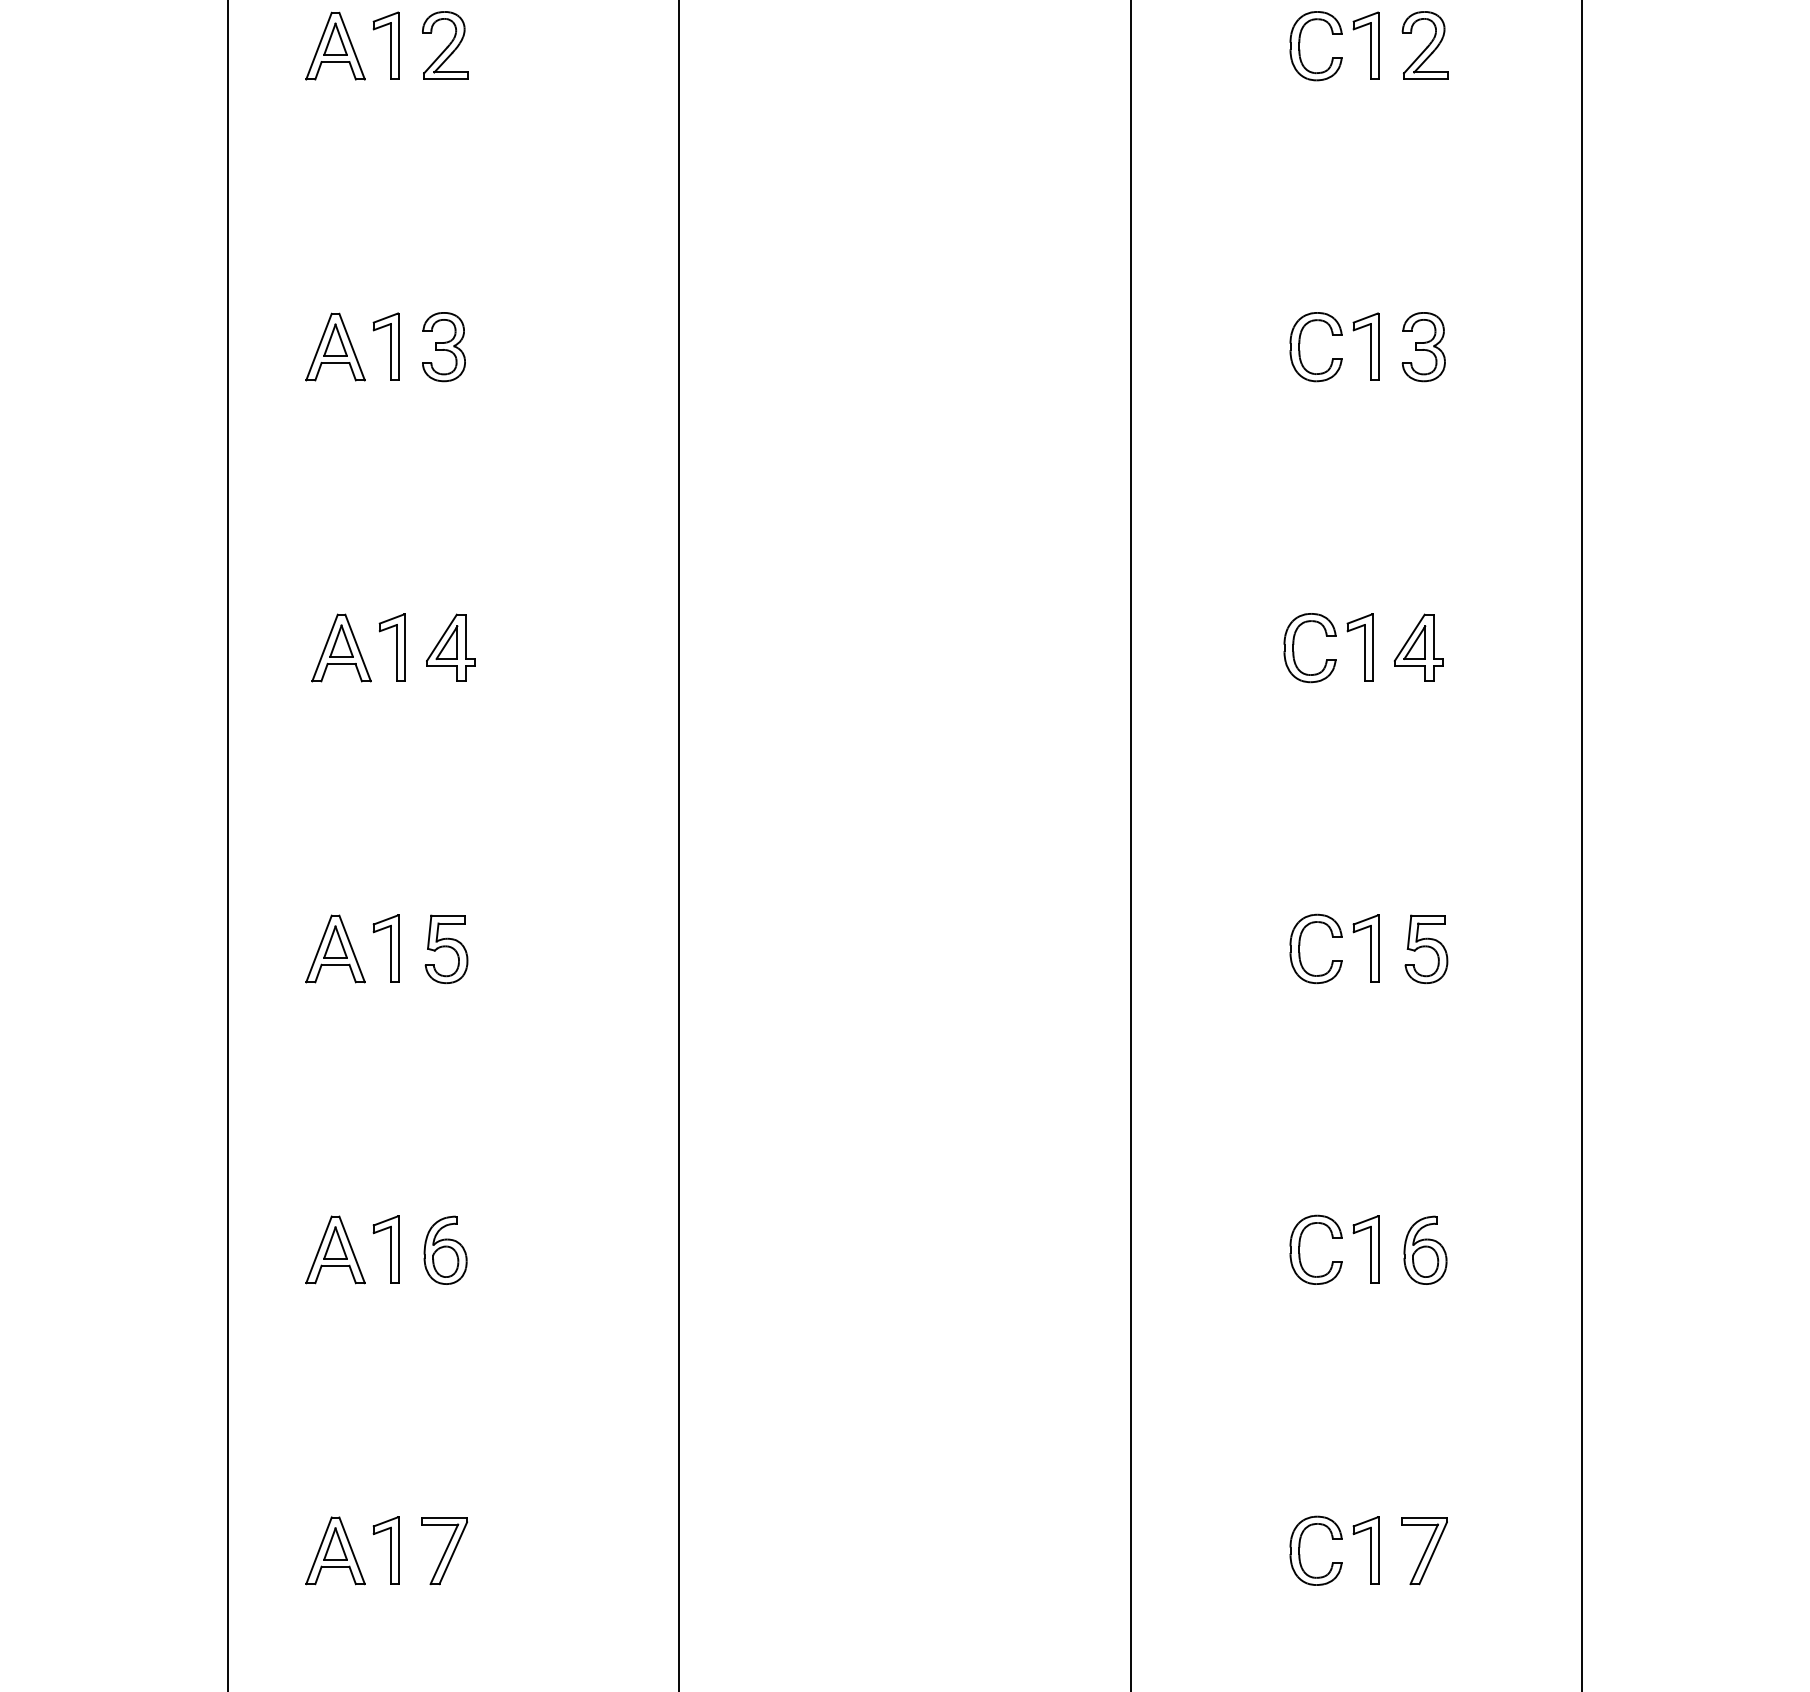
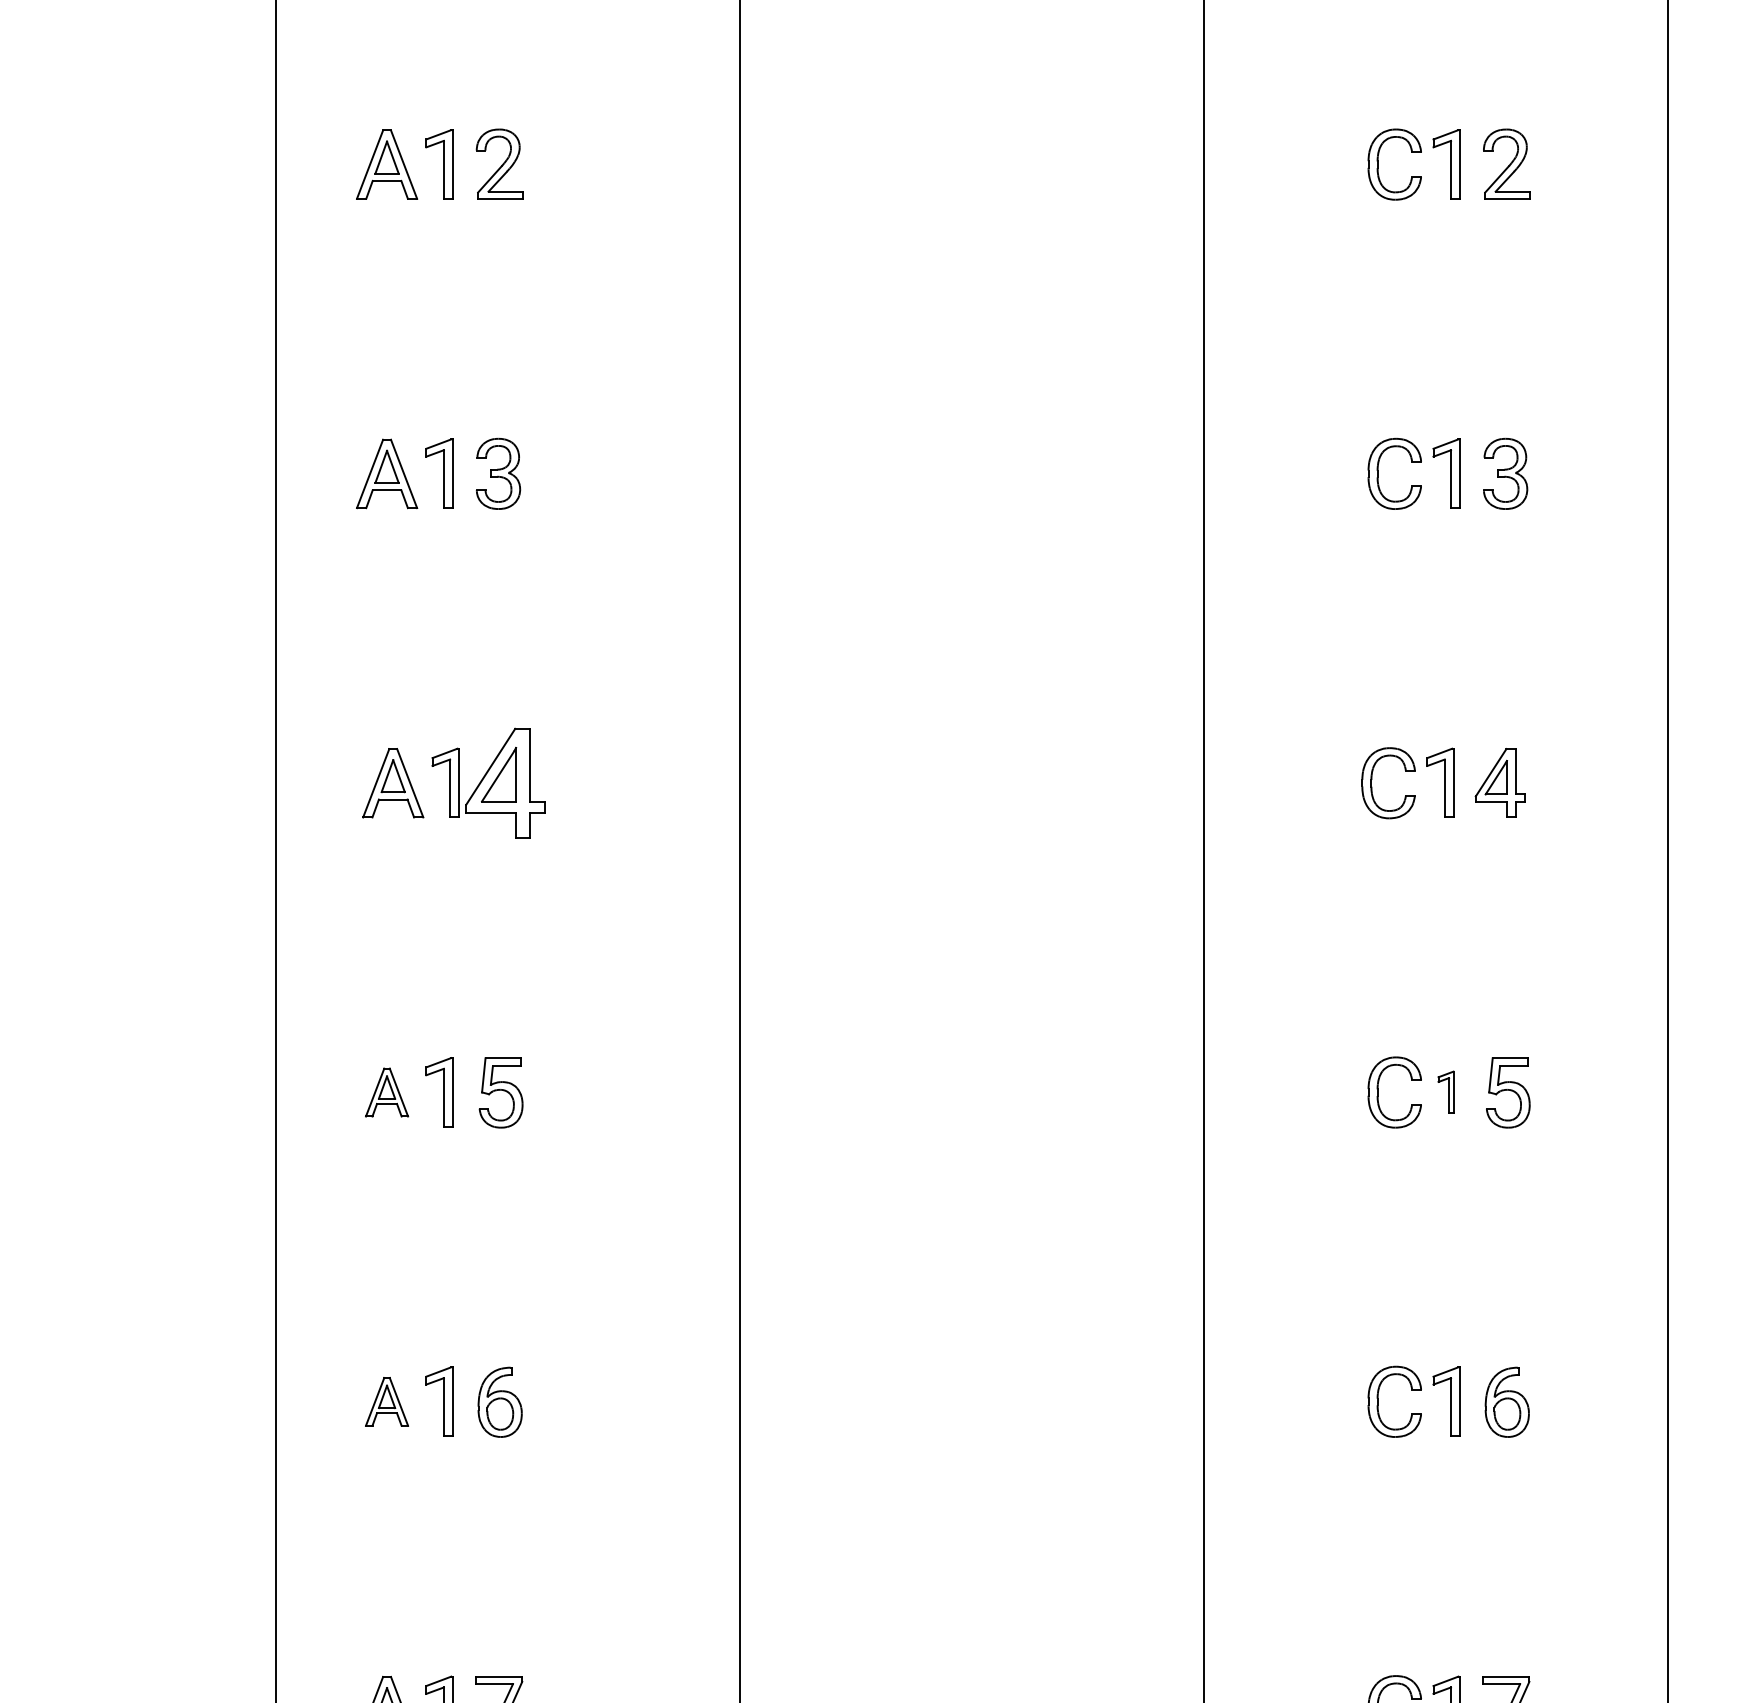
part: (450, 647) -> (505, 782), size x1.6
part: (335, 948) -> (386, 1092), size x0.7
part: (1365, 948) -> (1445, 1092), size x0.6
part: (335, 1249) -> (386, 1401), size x0.7

